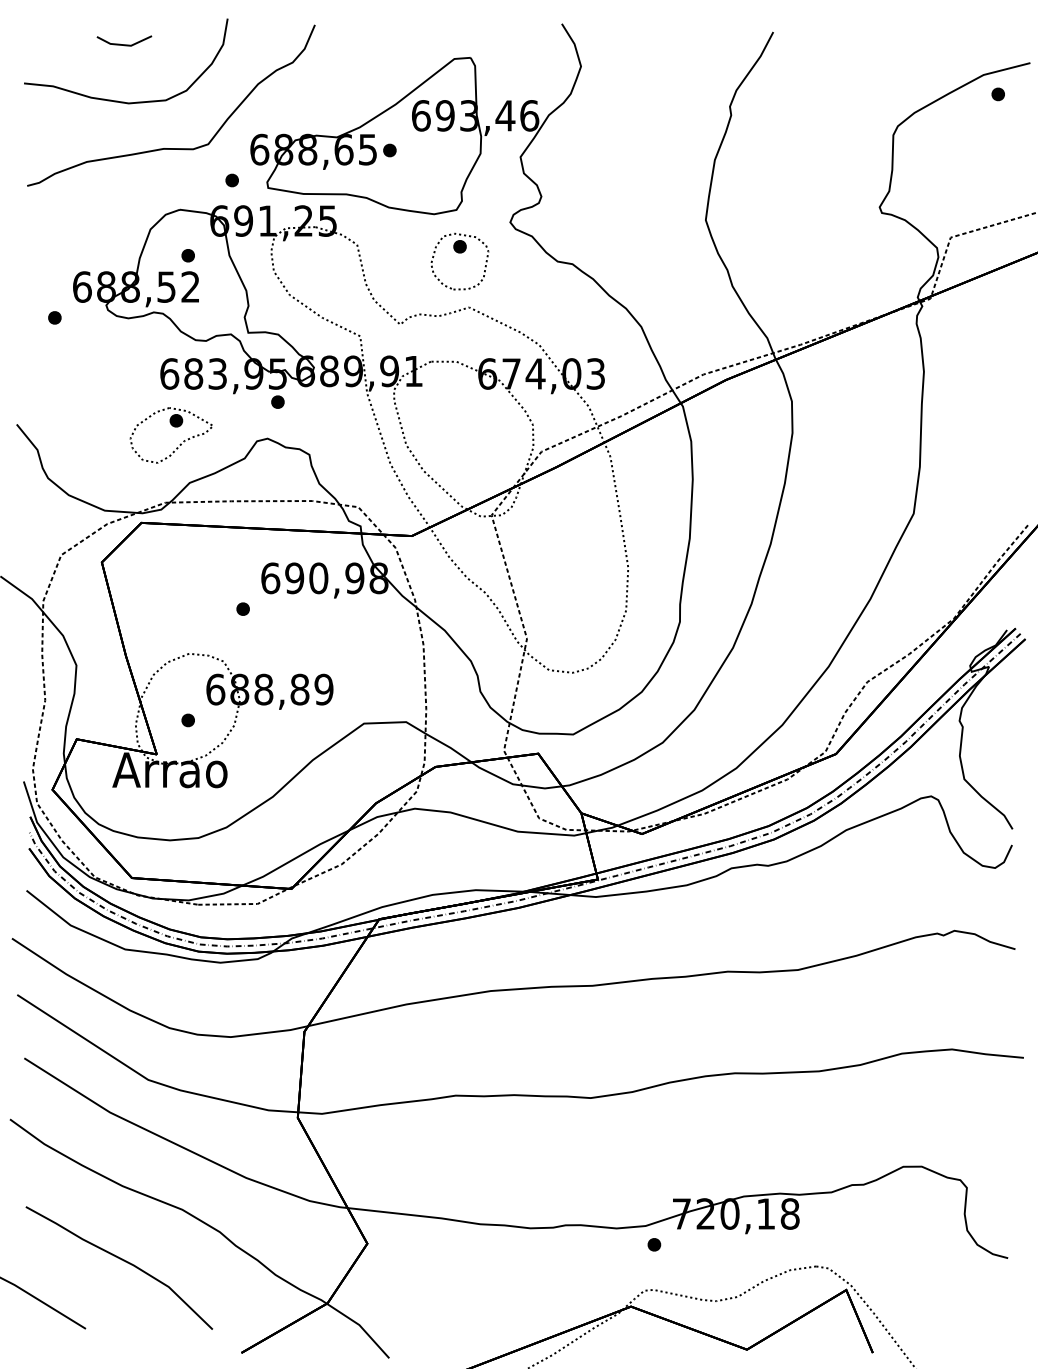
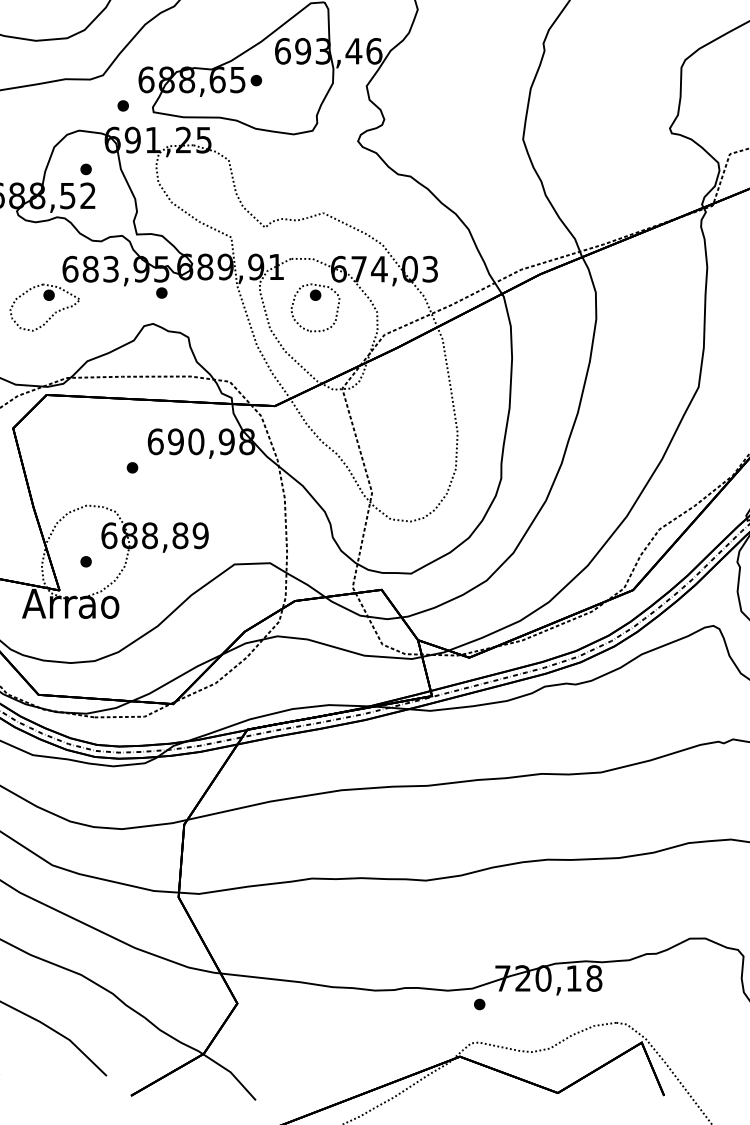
part: (459, 253) -> (315, 300), moved
part: (174, 427) -> (47, 300), moved

